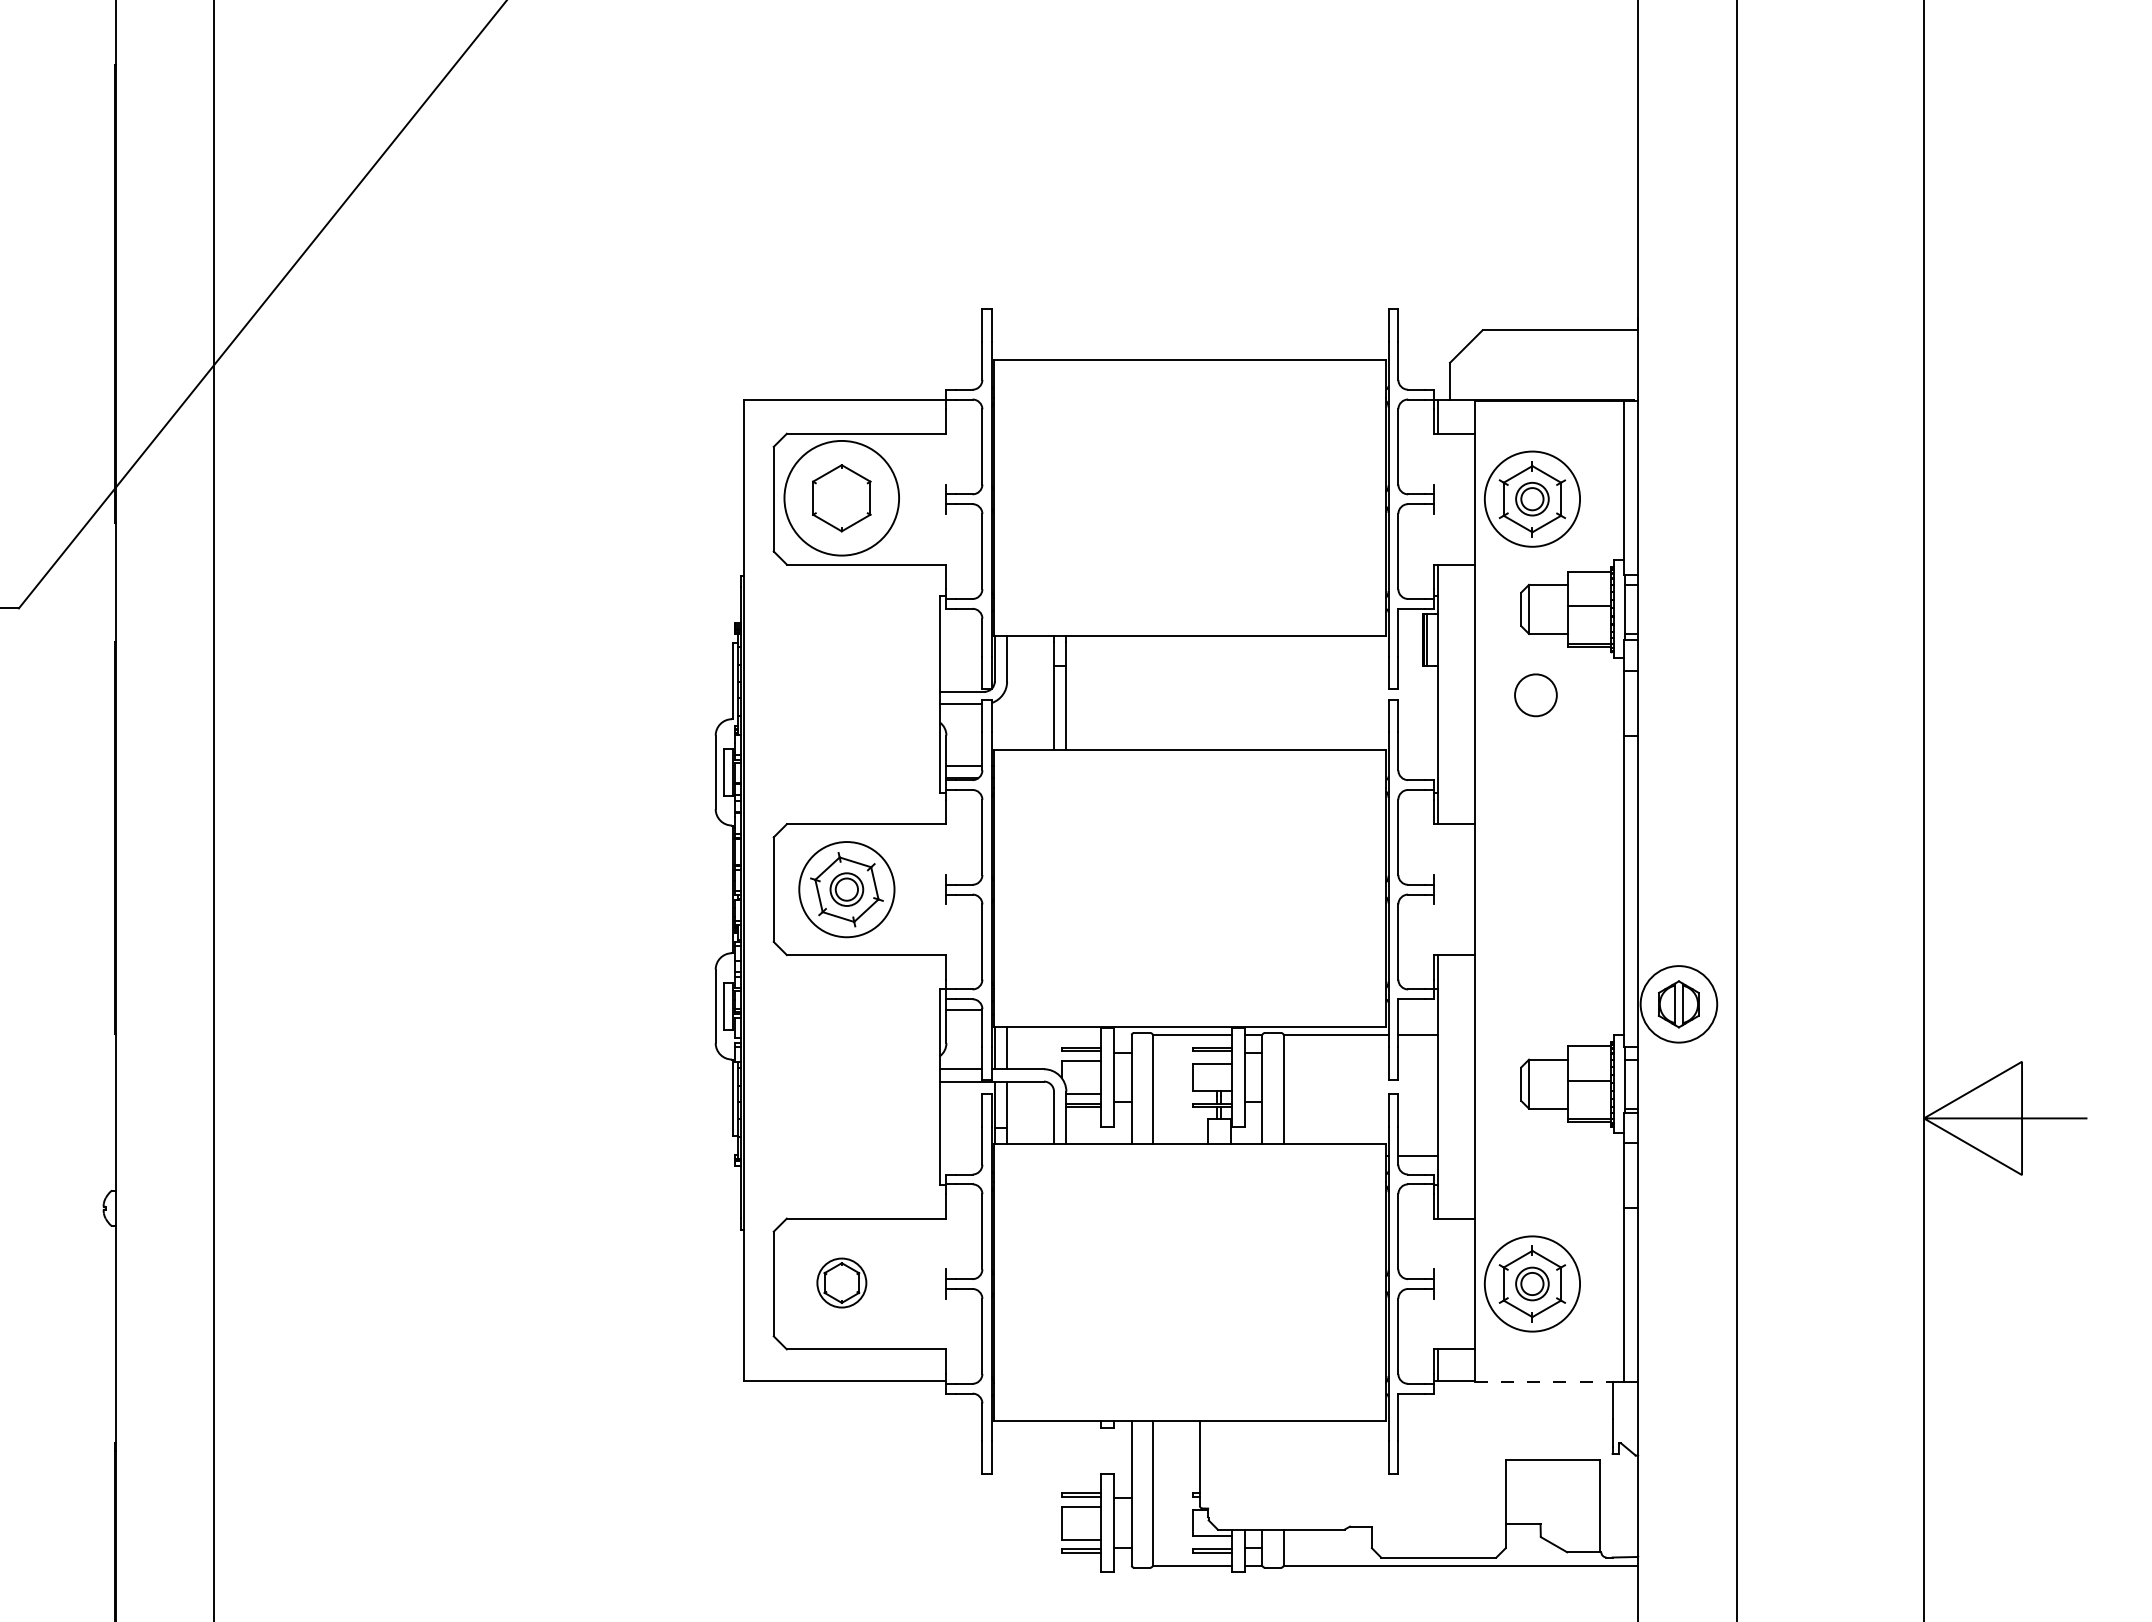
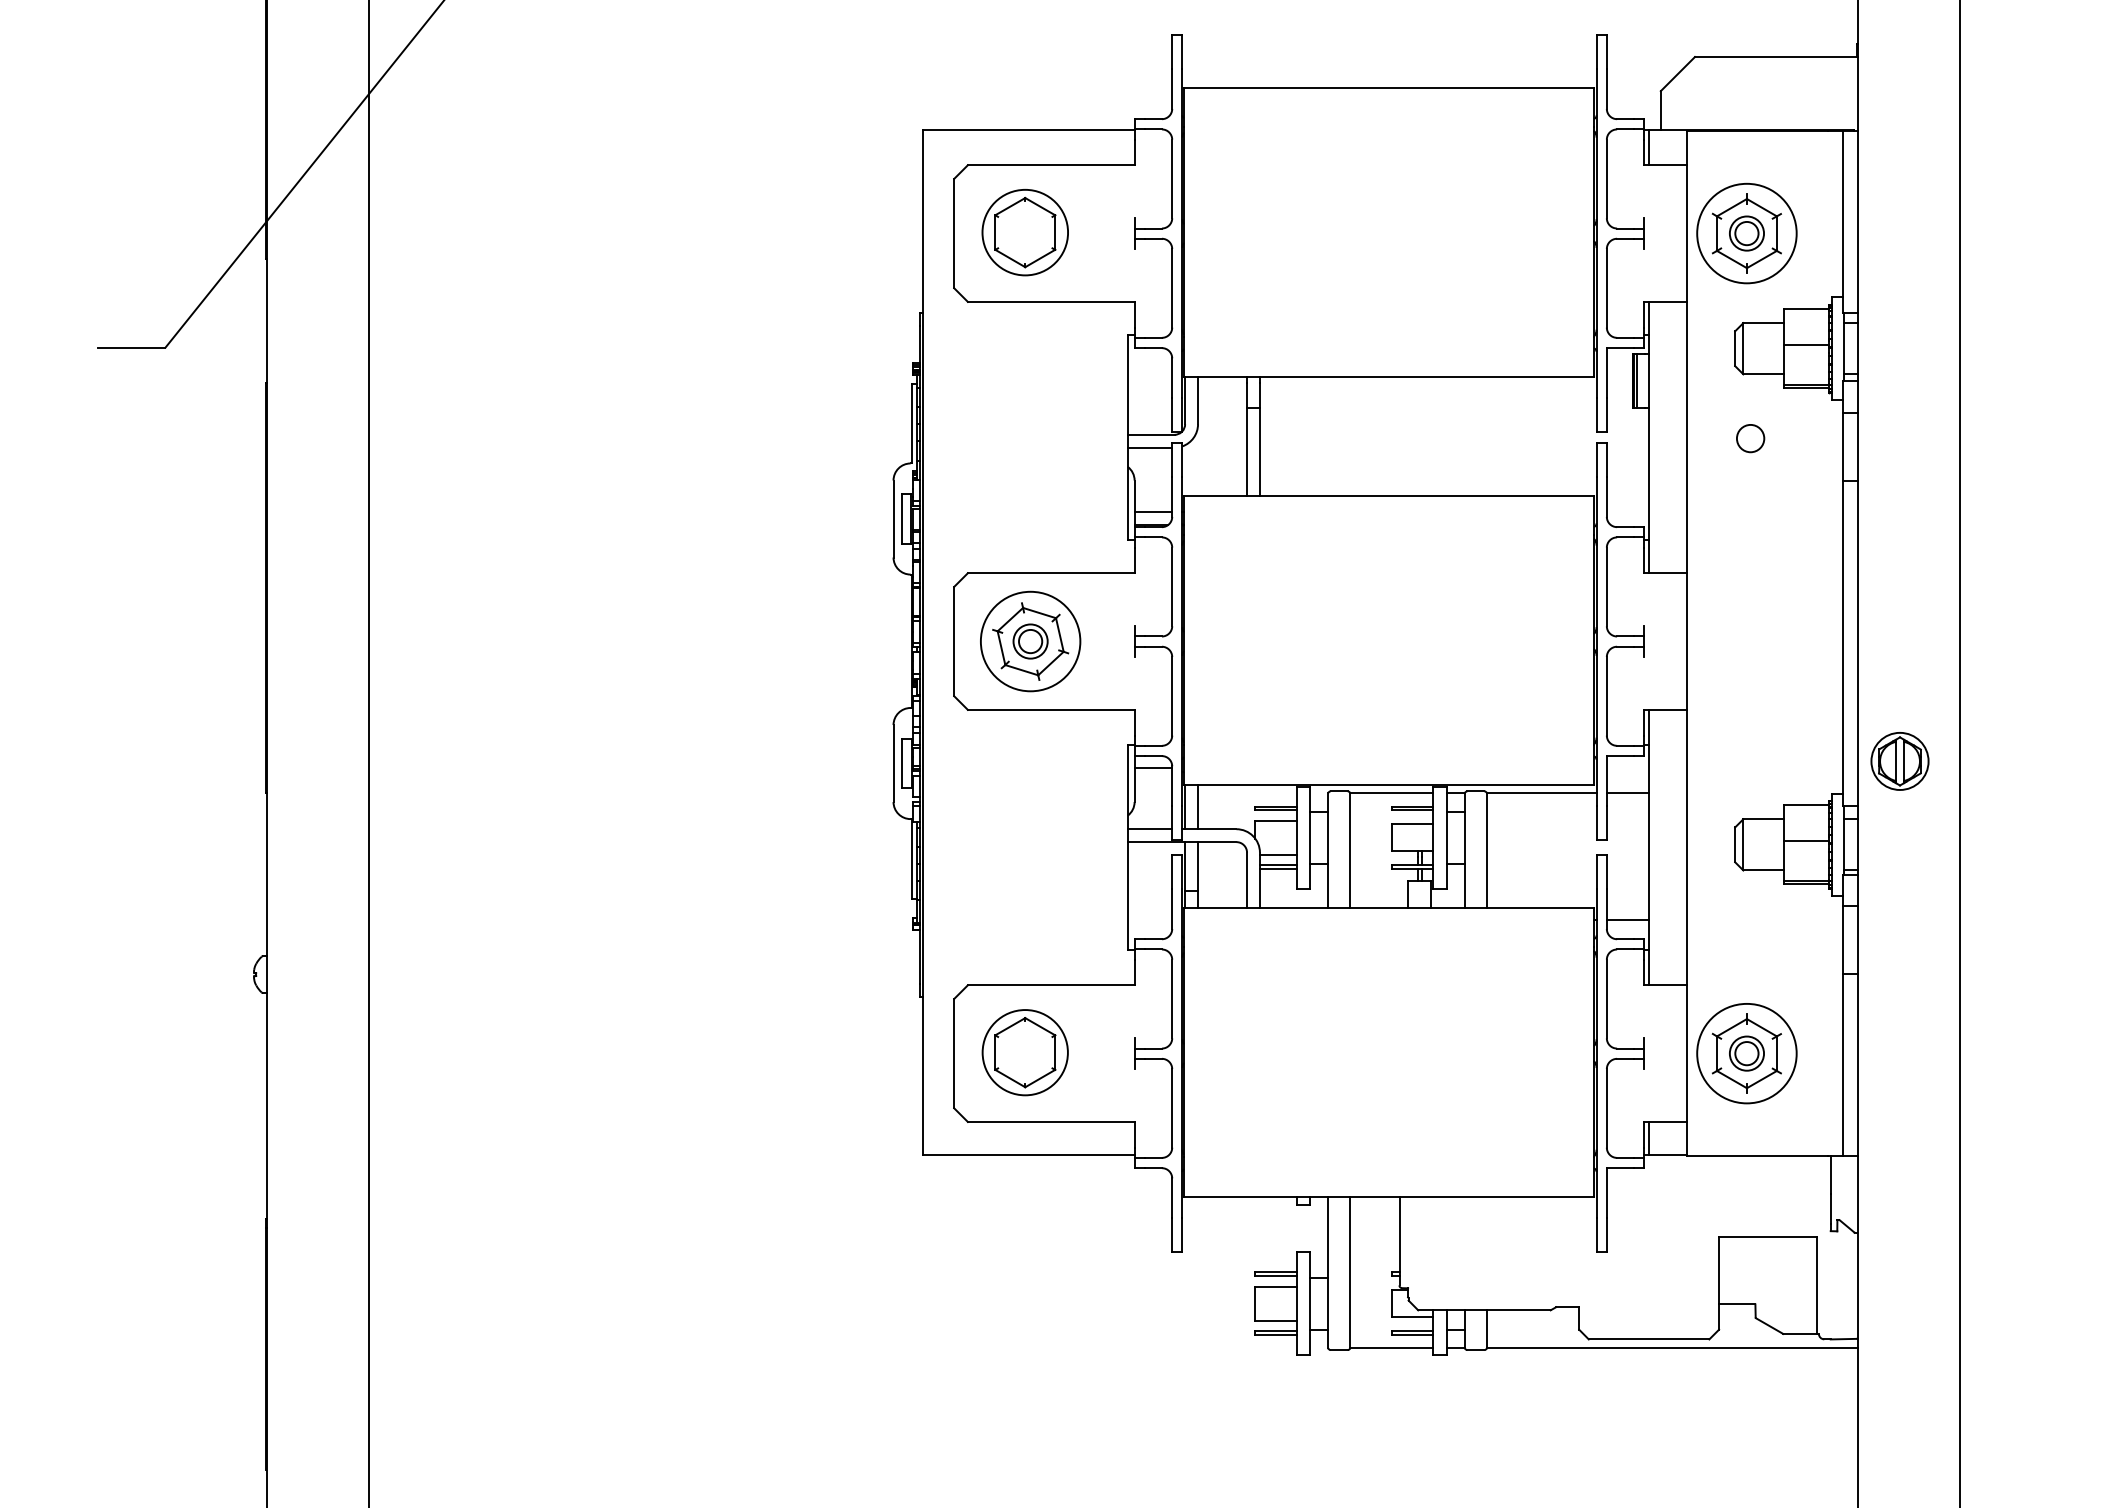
circle: (841, 498) -> (1024, 232), size x0.71
circle: (1535, 695) -> (1750, 438), size x0.62
circle: (1678, 1004) -> (1899, 761), size x0.71
part: (841, 1282) -> (1024, 1052), size x1.67
line: (1542, 1382) -> (1757, 1156), dashed -> solid

